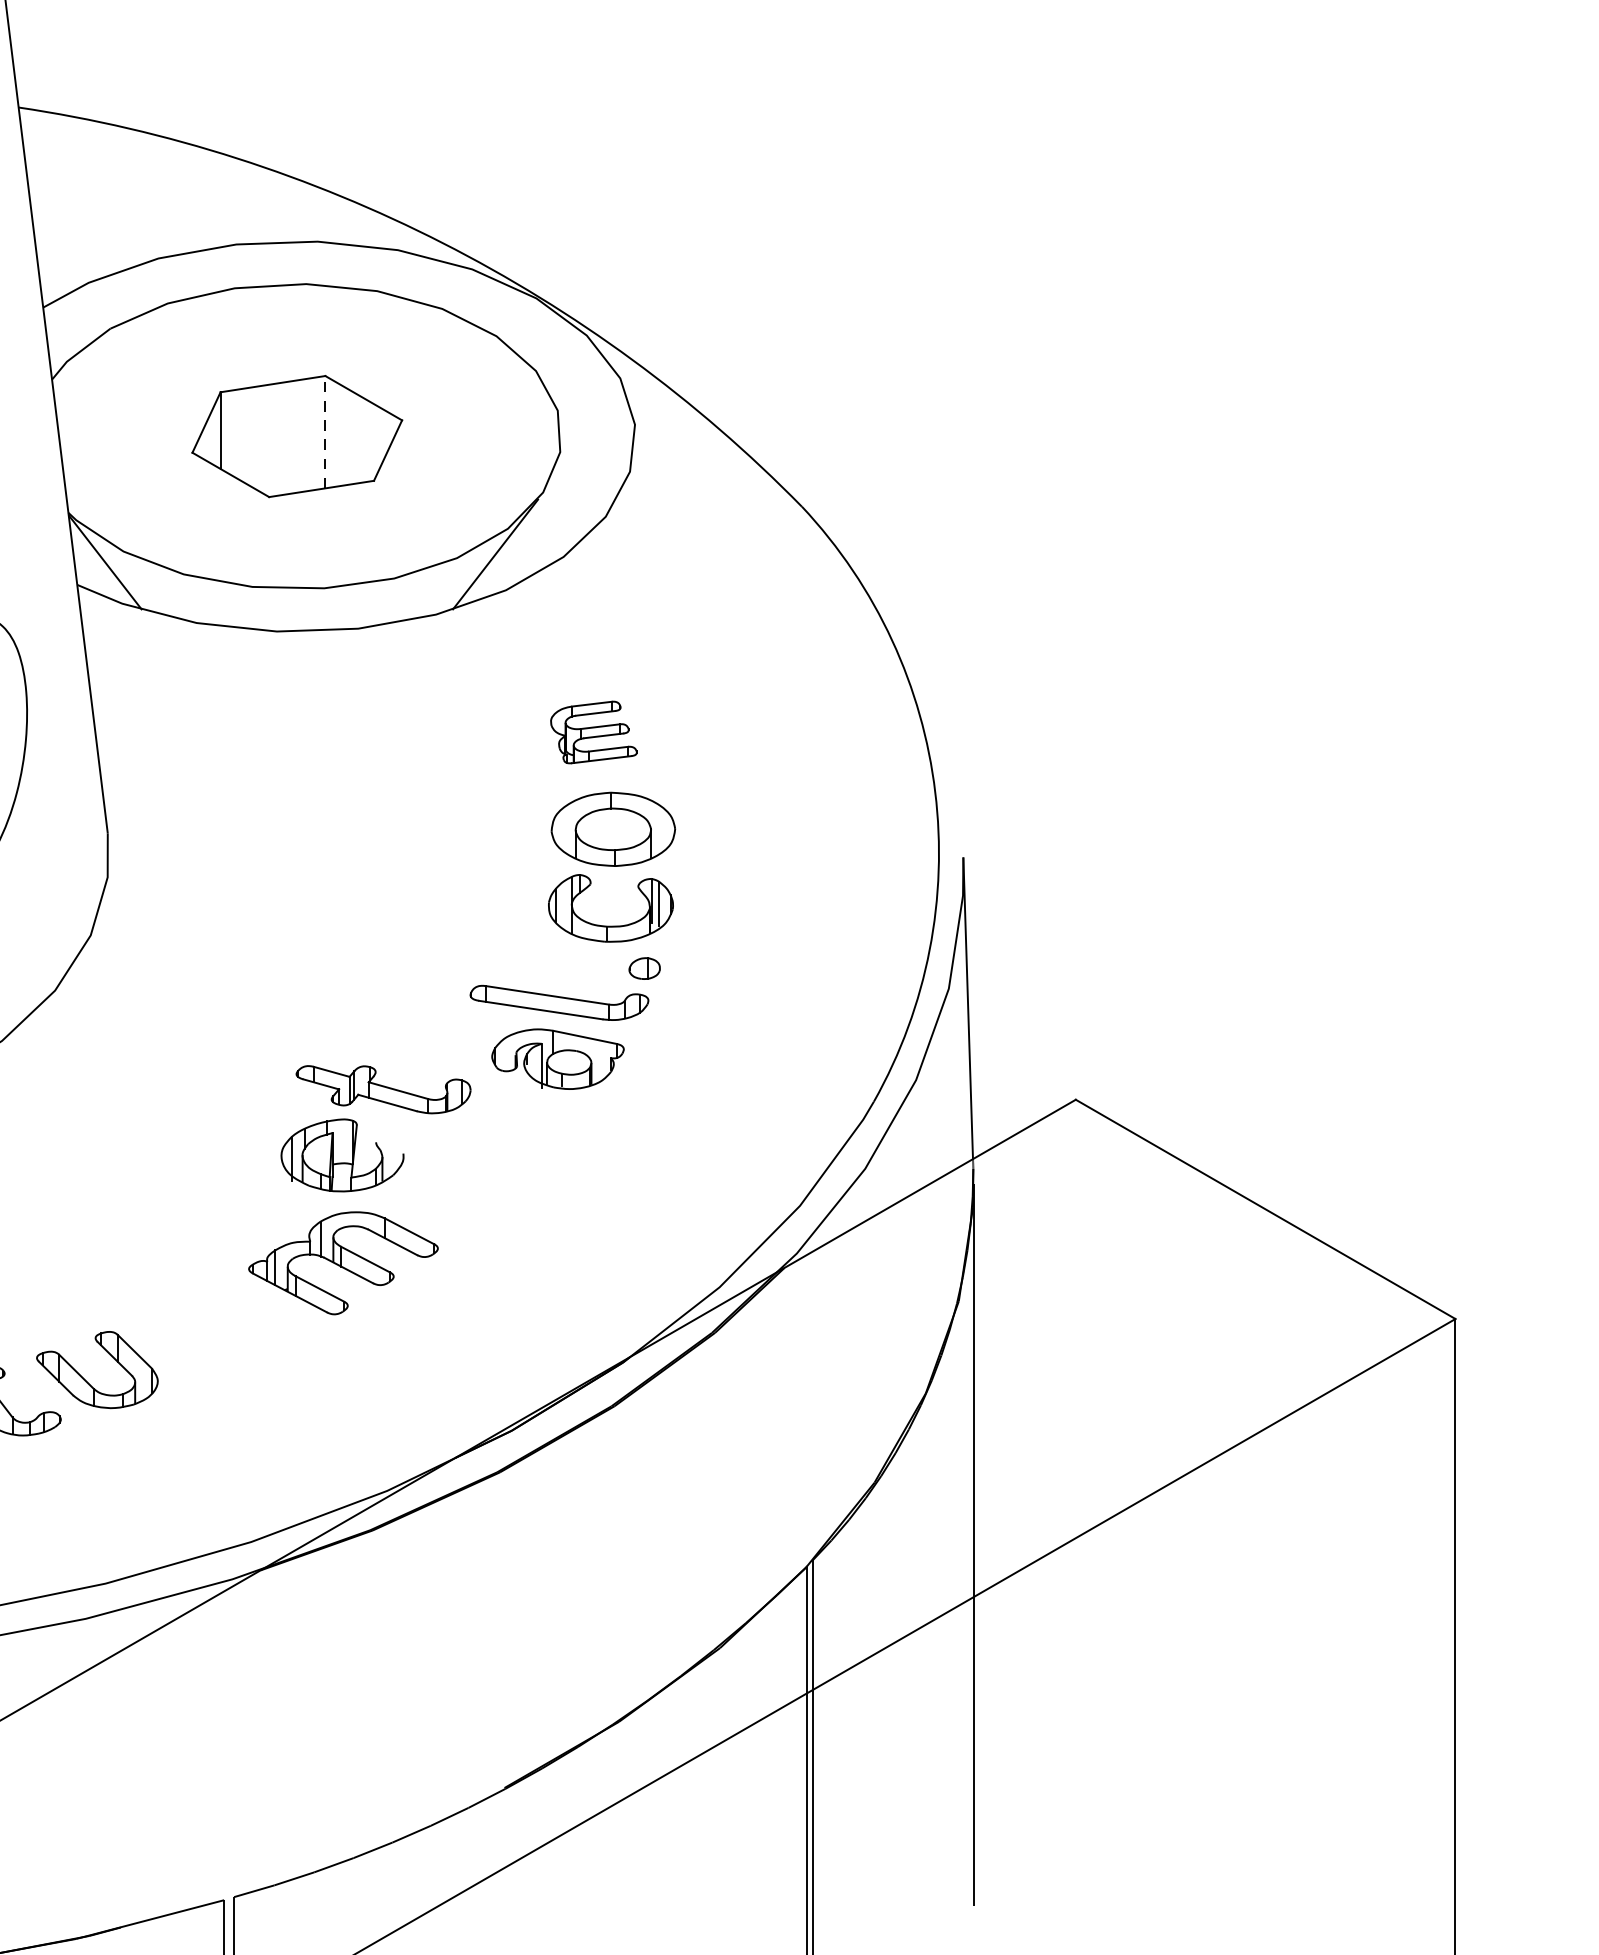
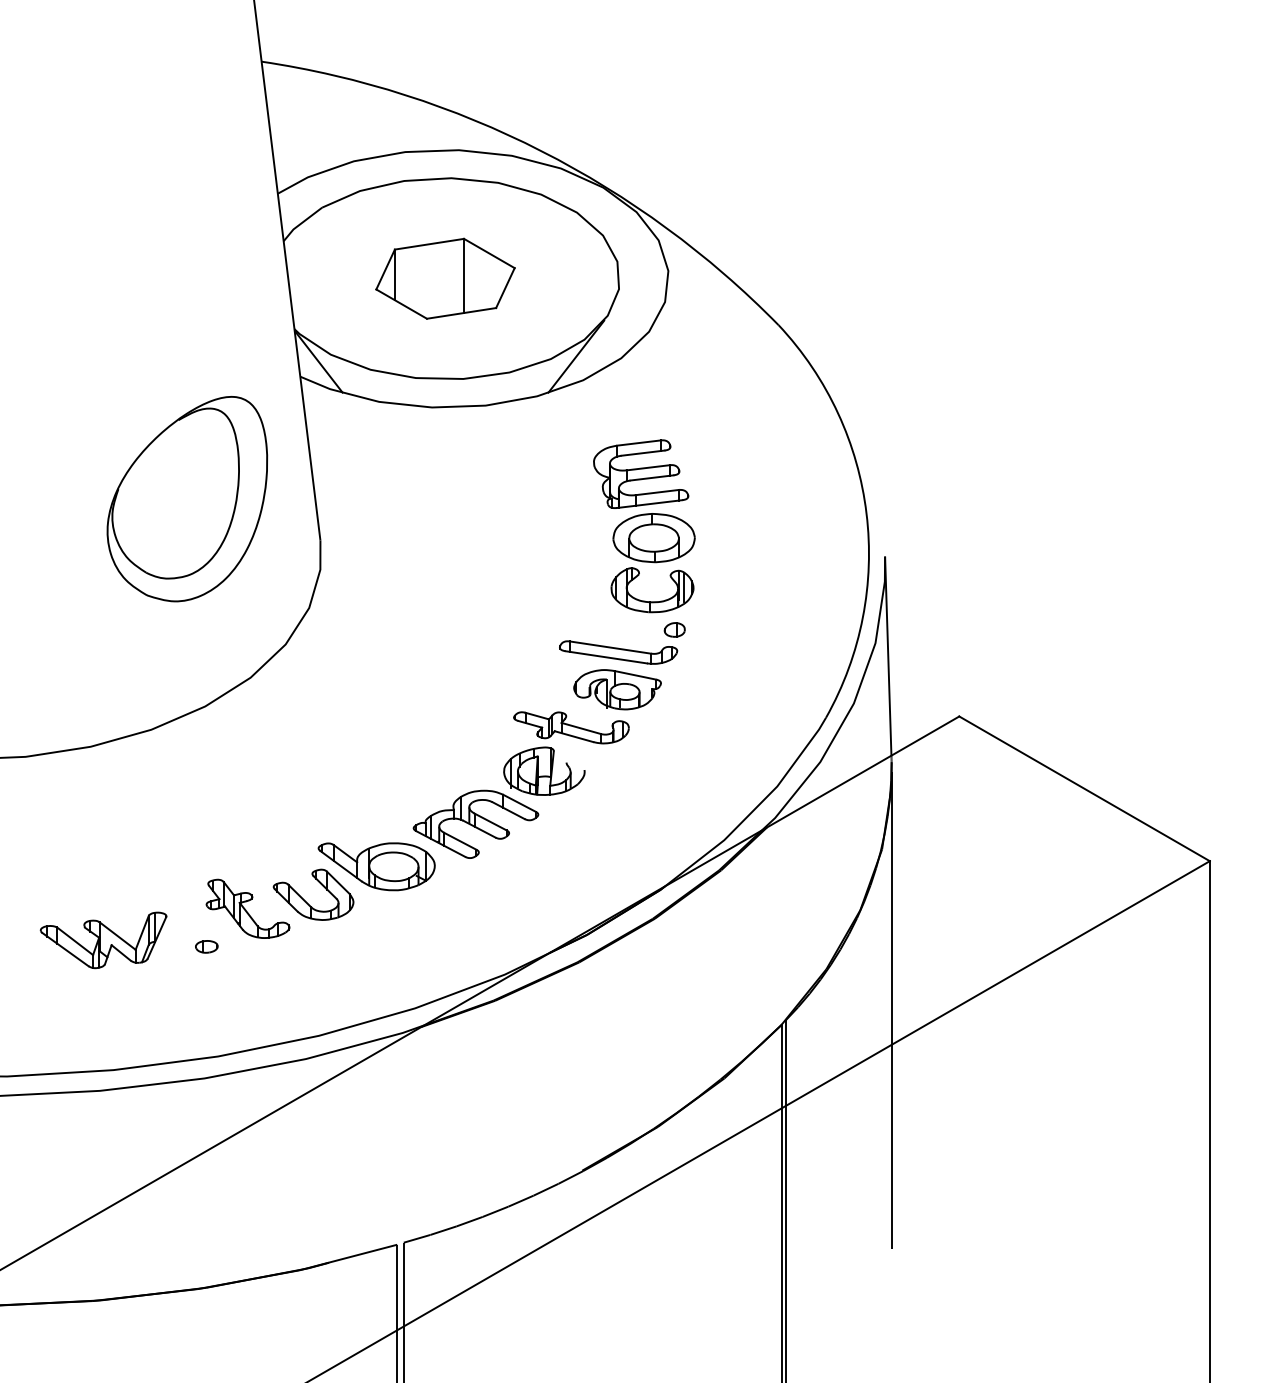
line: (326, 431) -> (464, 275), dashed -> solid
part: (594, 731) -> (641, 473), size x1.67
part: (376, 1142) -> (566, 762), moved
part: (192, 1327) -> (376, 866), added

